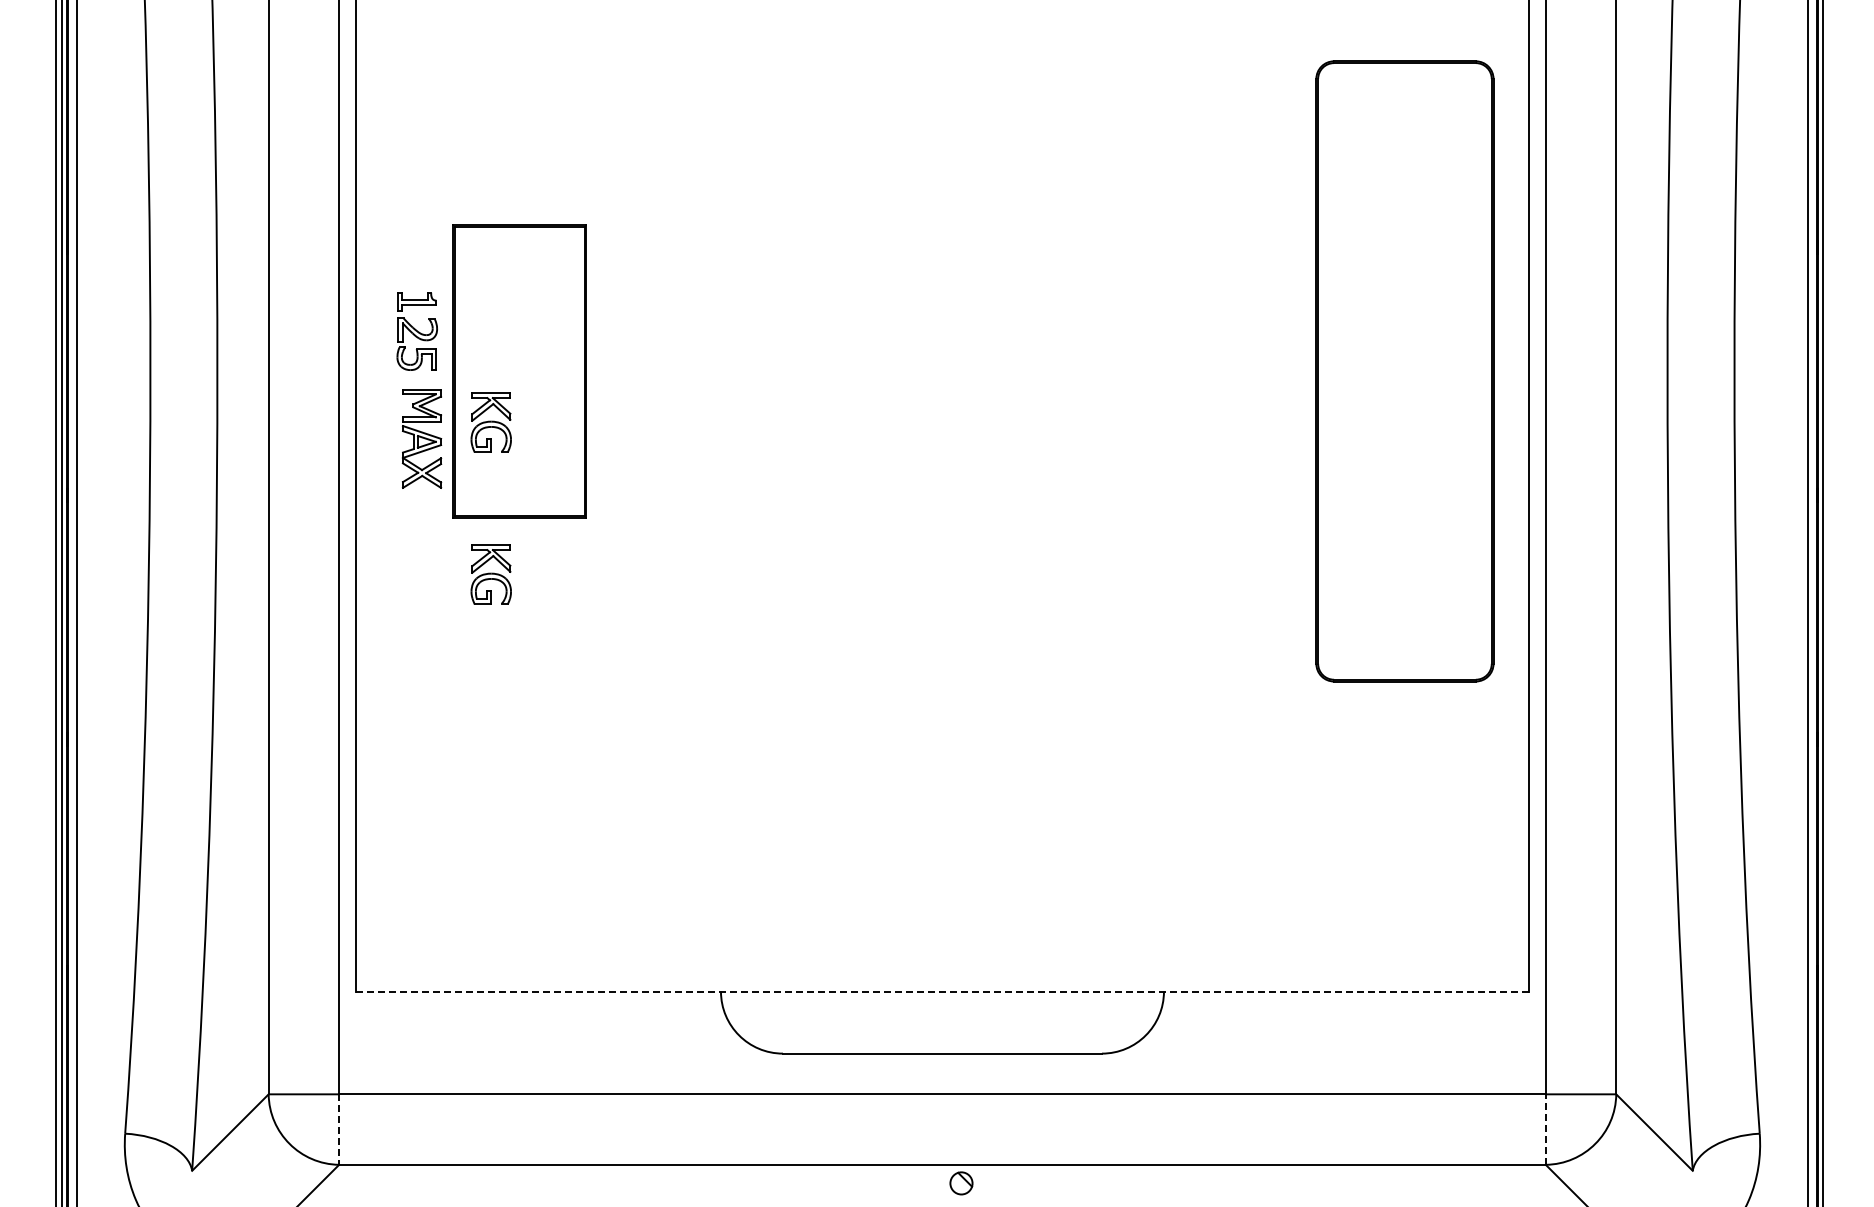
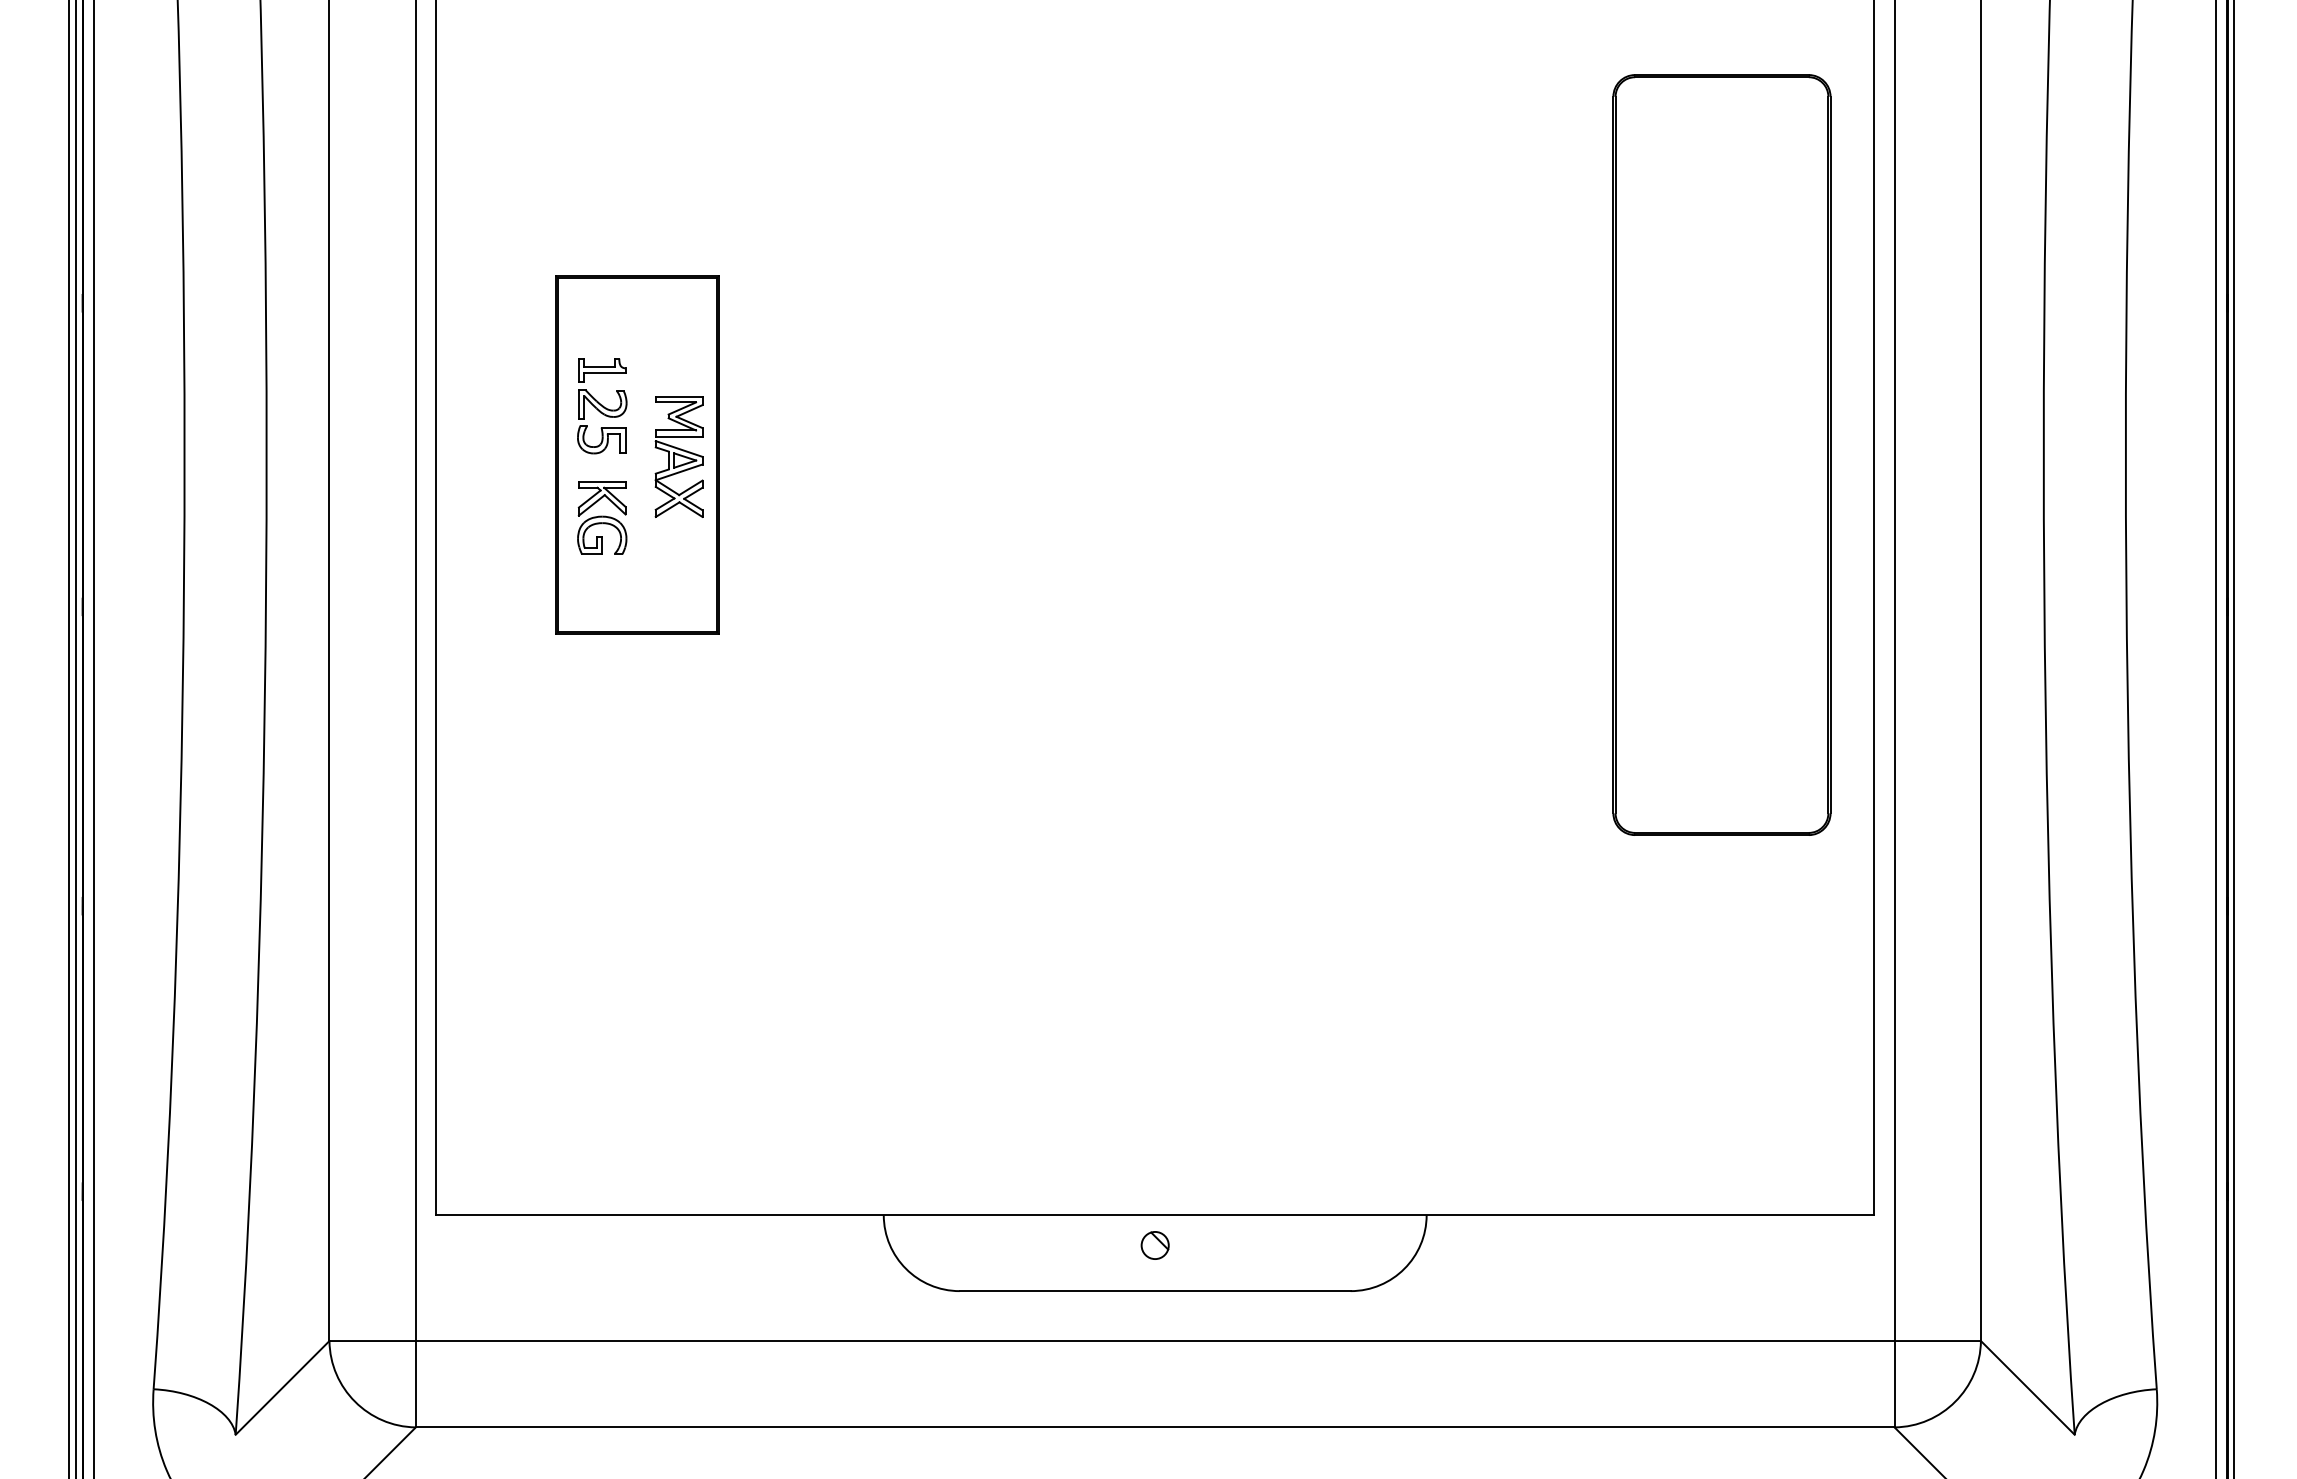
part: (416, 331) -> (601, 406), moved
part: (421, 438) -> (678, 456), moved
part: (490, 574) -> (601, 703), removed
line: (942, 991) -> (1155, 1214), dashed -> solid
line: (1545, 1129) -> (1894, 1384), dashed -> solid
line: (339, 1130) -> (416, 1385), dashed -> solid
part: (961, 1183) -> (1155, 1245), moved

